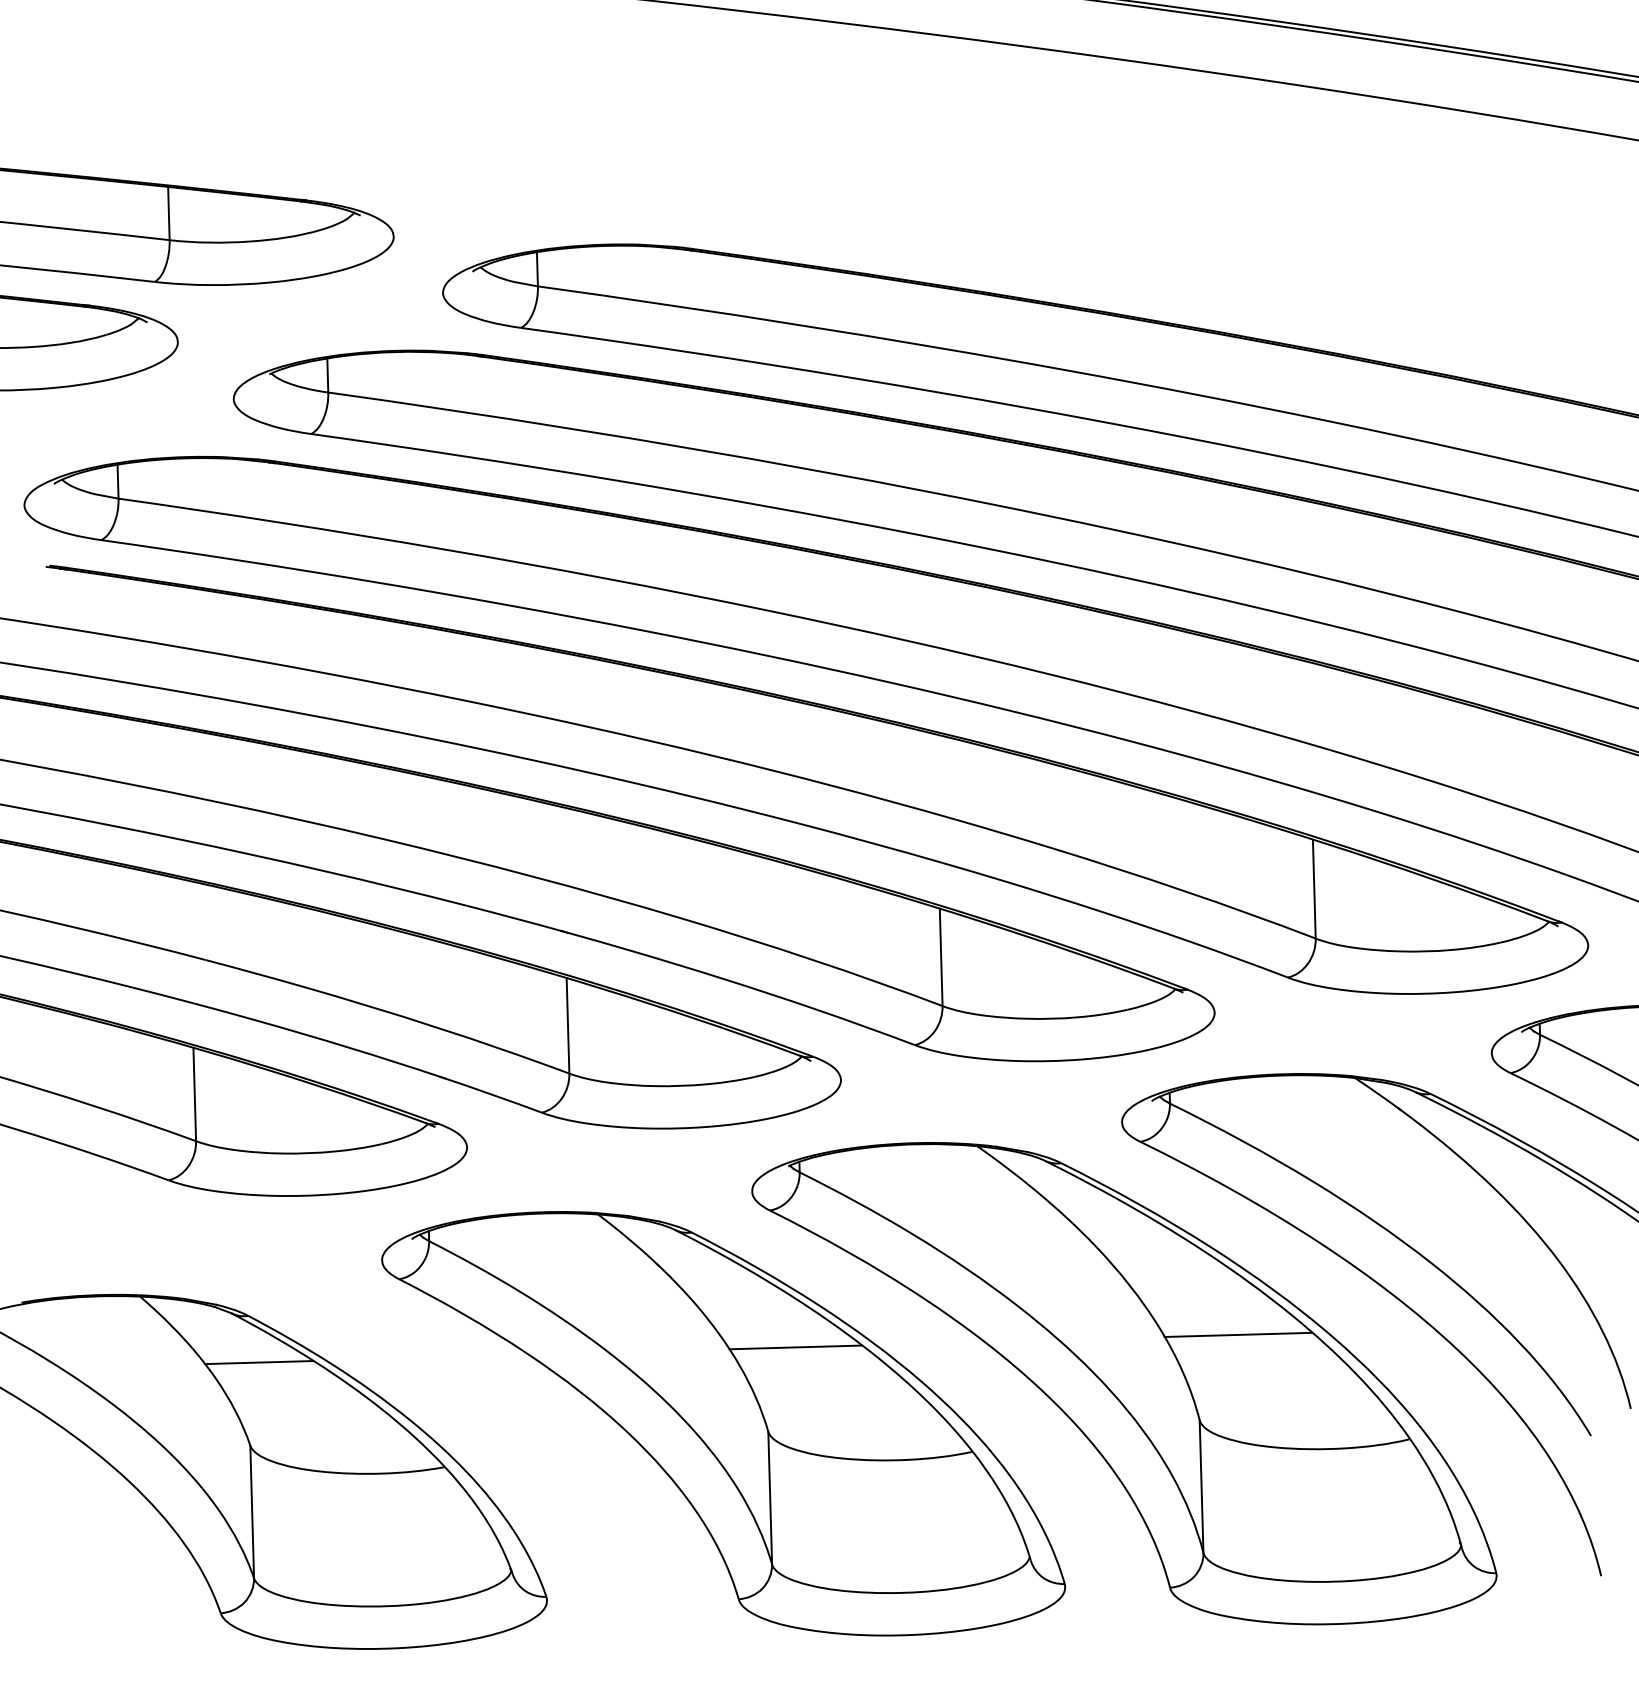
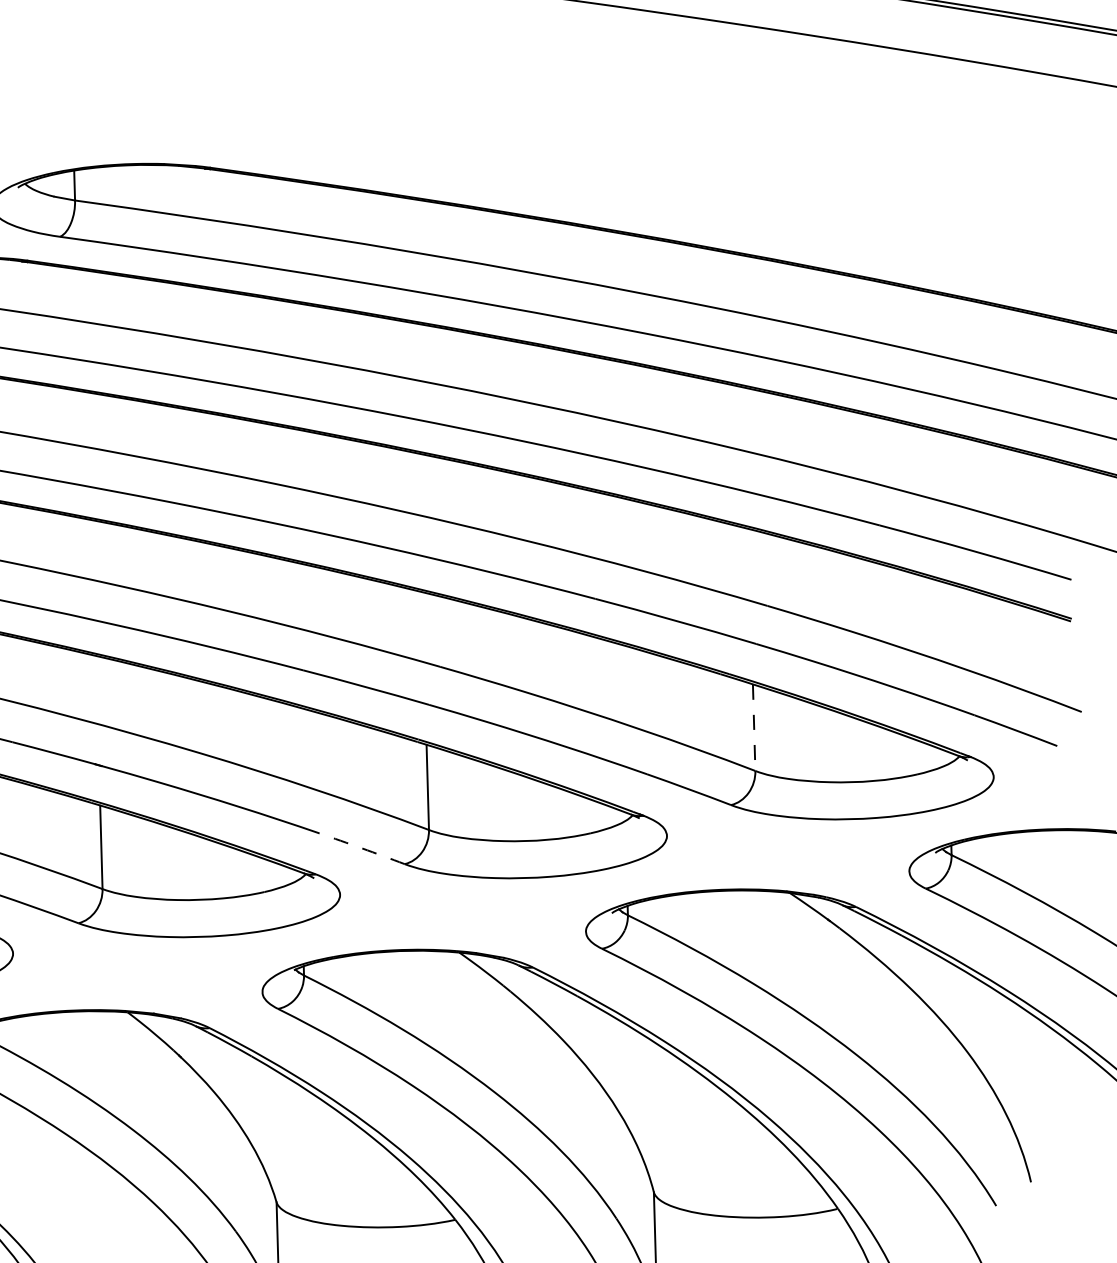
line: (1314, 889) -> (754, 728), solid -> dashed
arc: (866, 1027) -> (362, 848), solid -> dashed
line: (1238, 1334) -> (687, 1117), removed
line: (795, 1347) -> (300, 1128), removed

